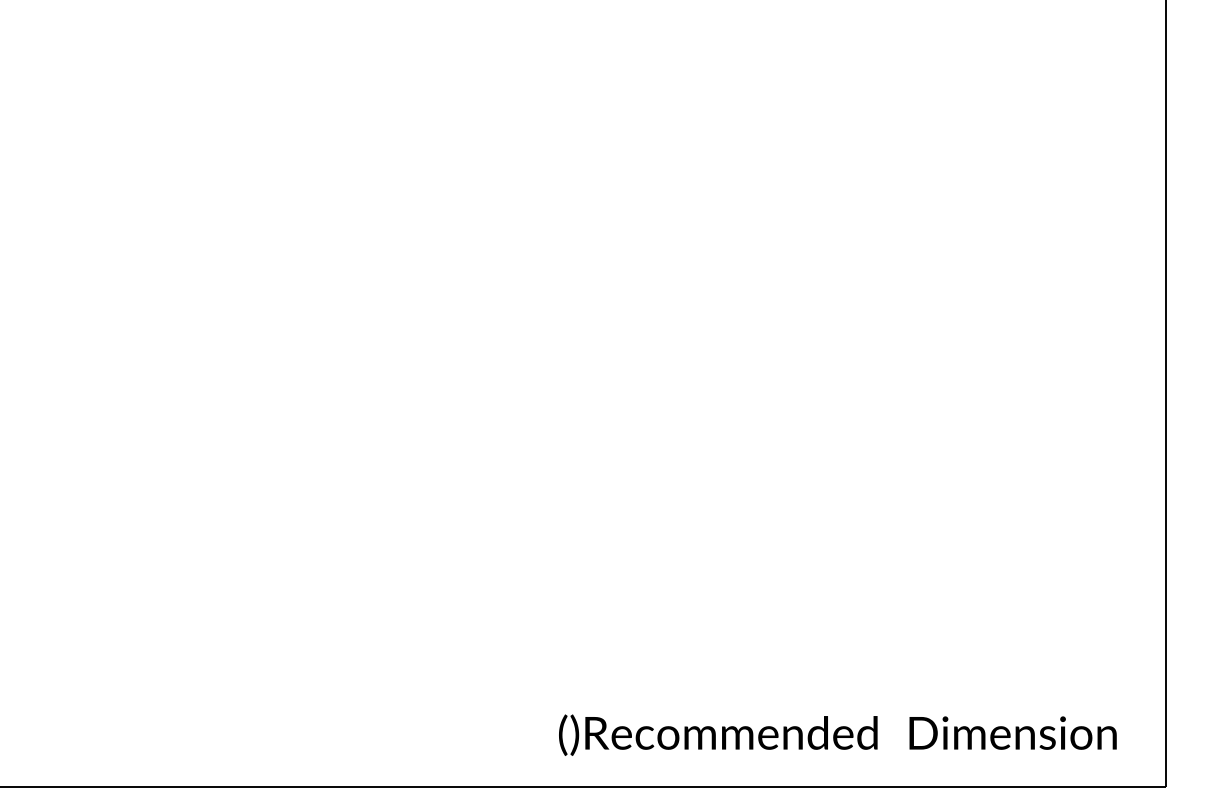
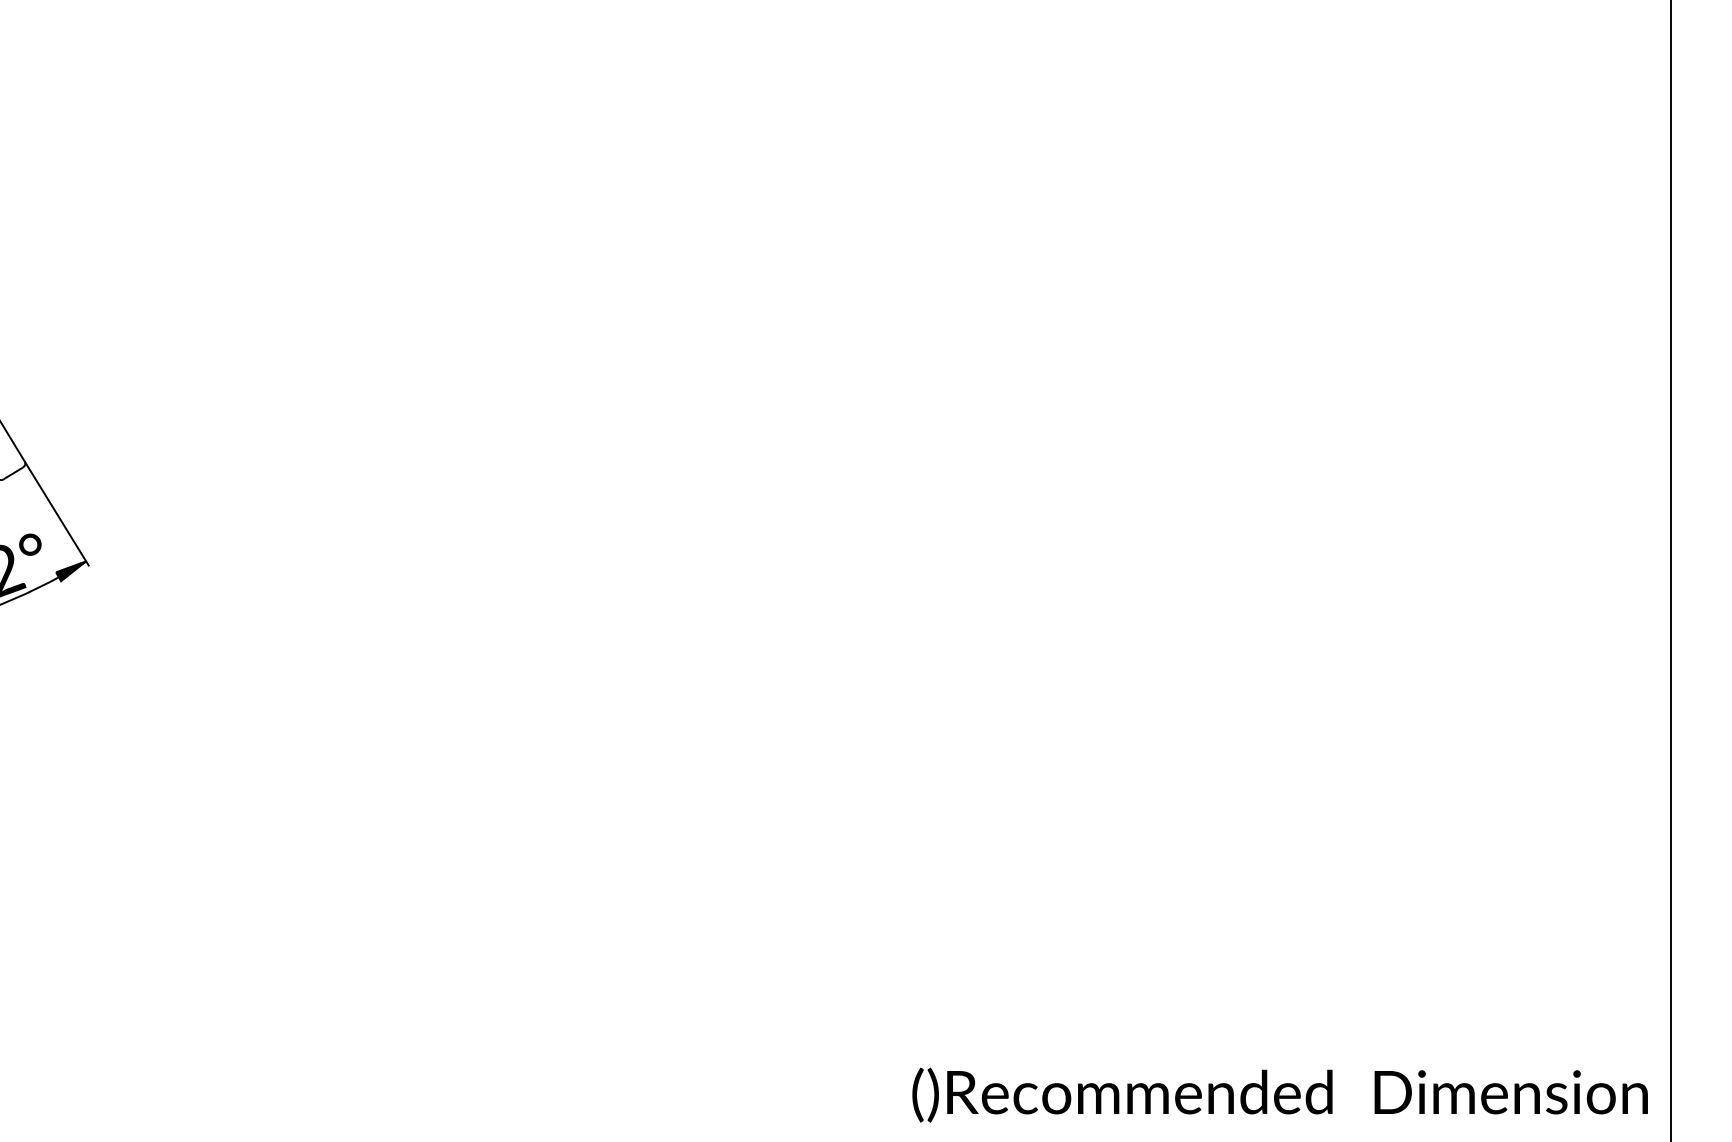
text: (837, 734) -> (1279, 1094), moved

